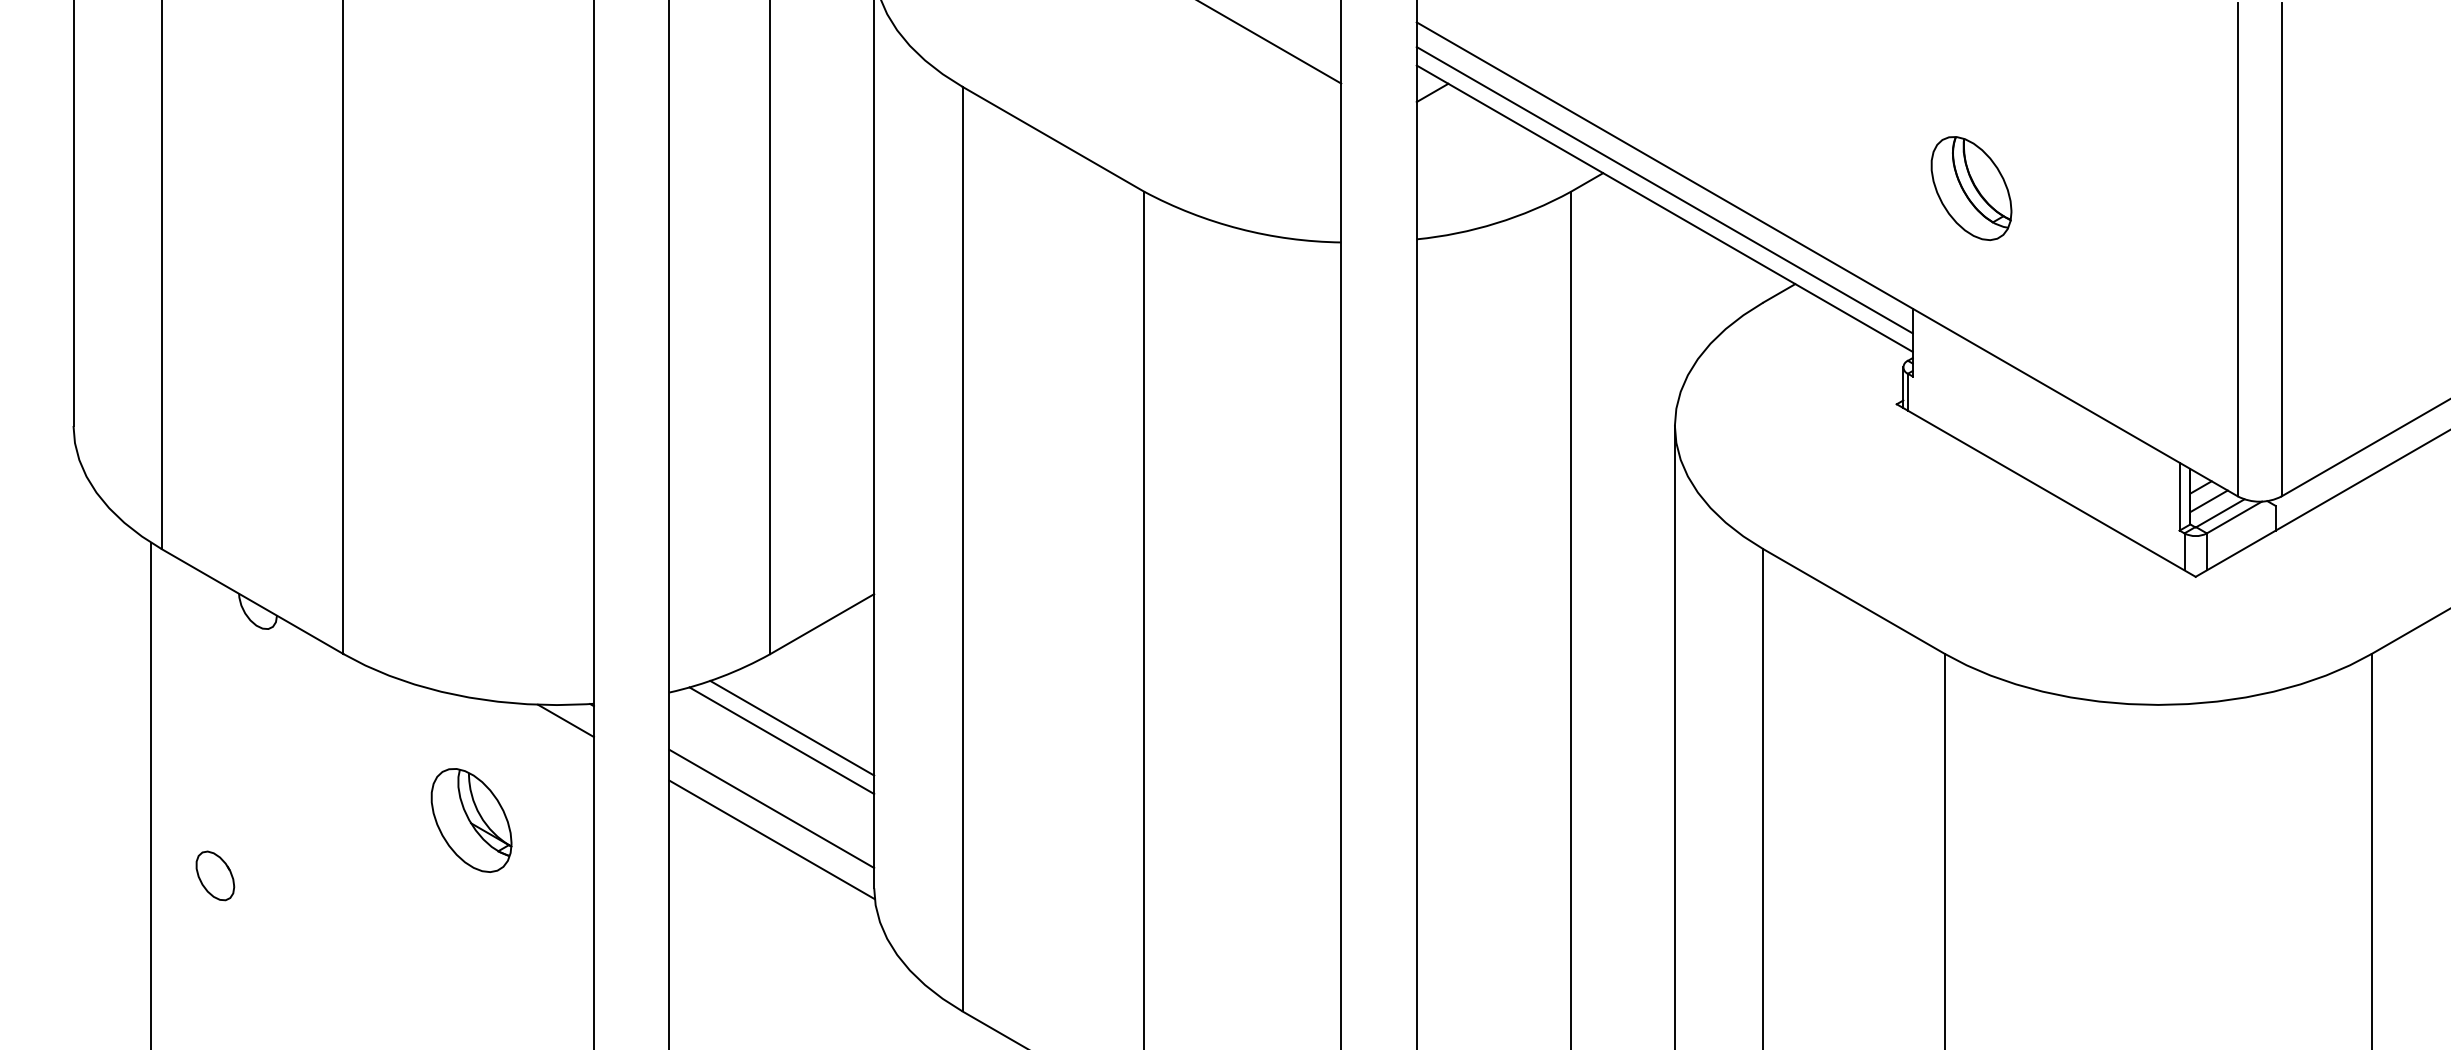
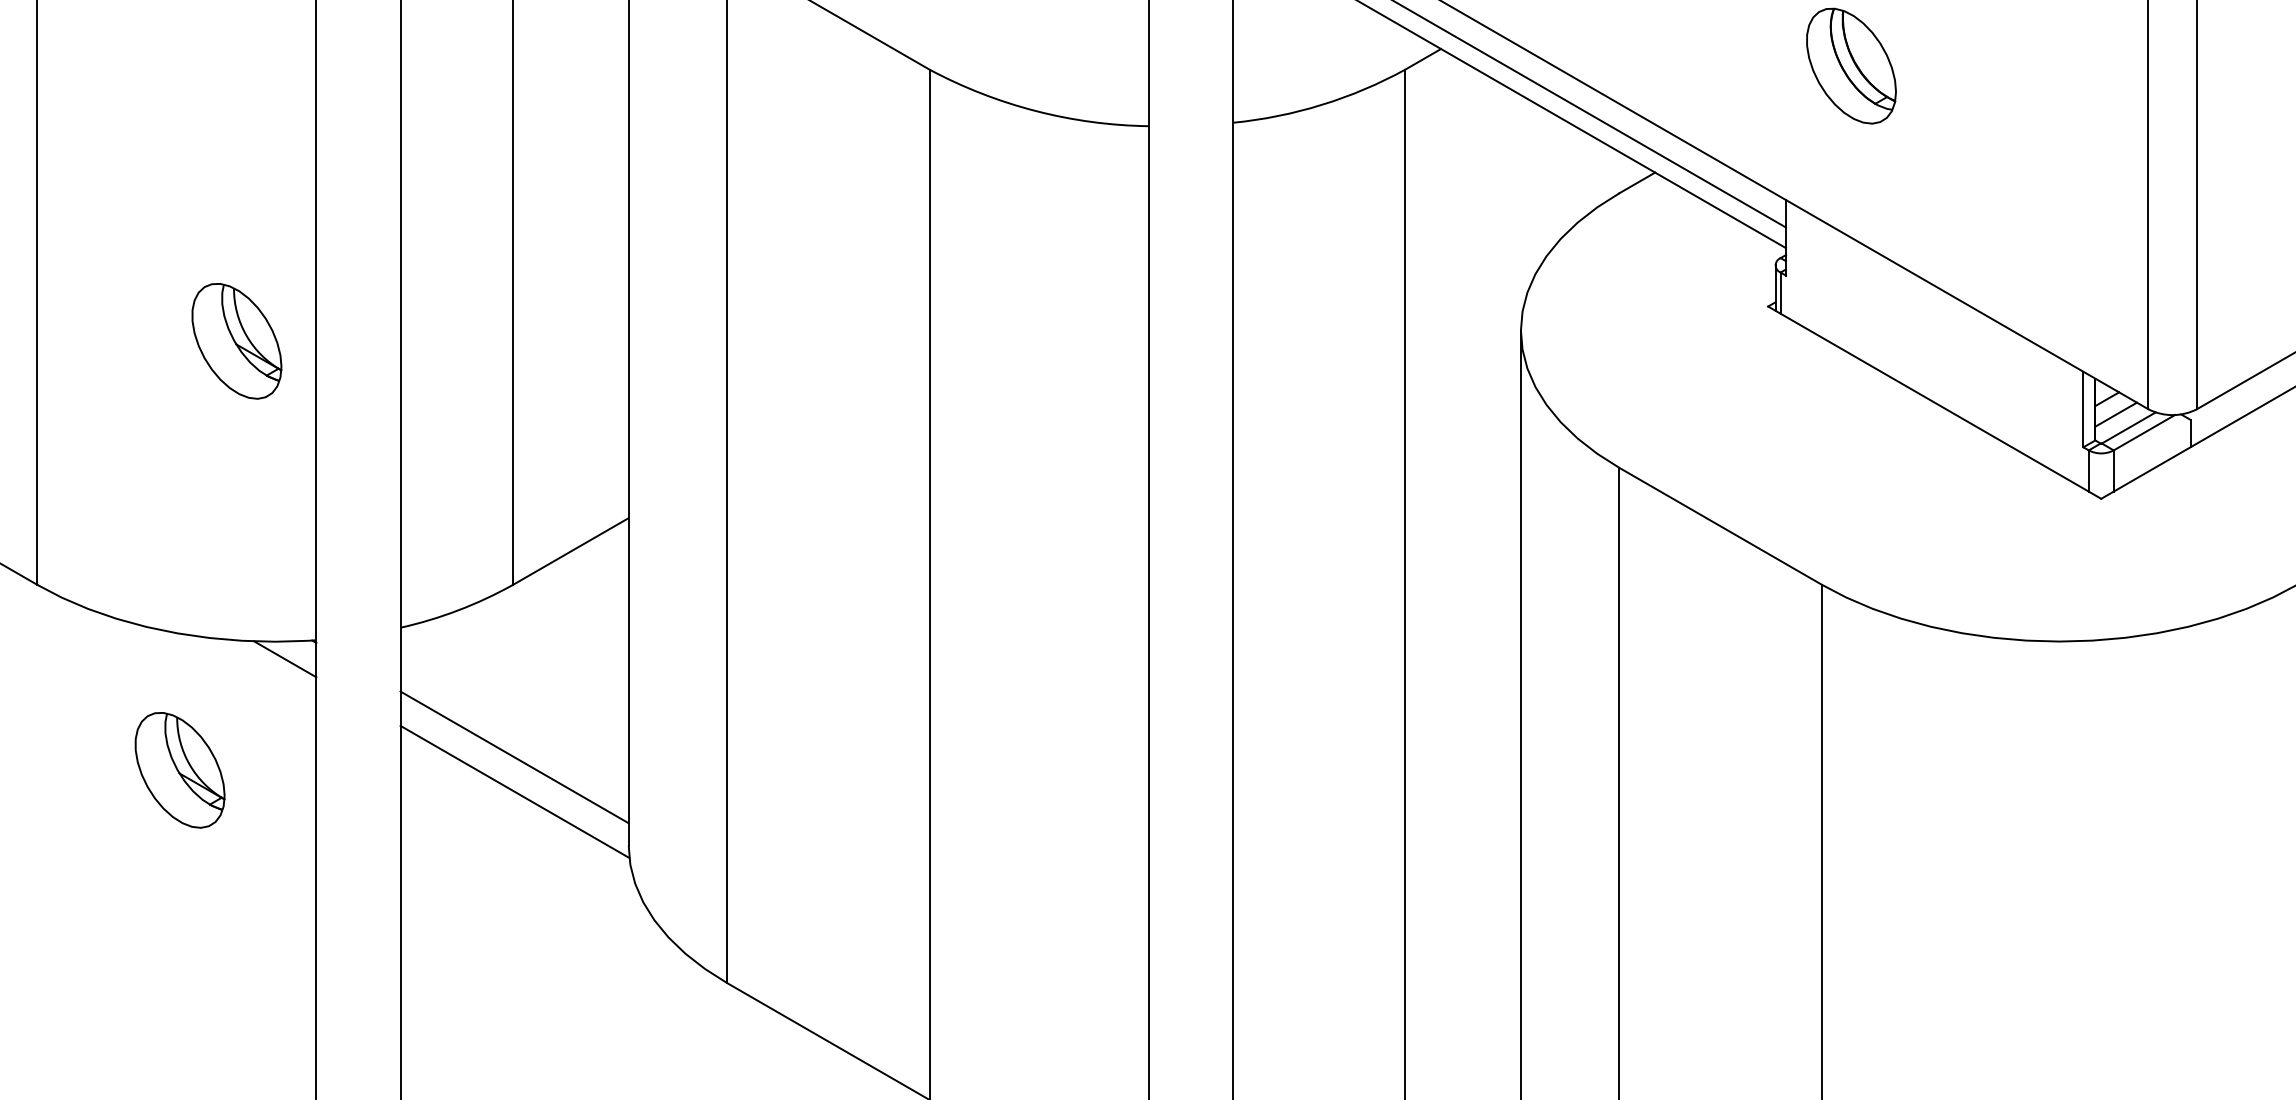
part: (522, 435) -> (236, 341), added
line: (792, 727) -> (537, 666), removed
line: (781, 740) -> (525, 681), removed

